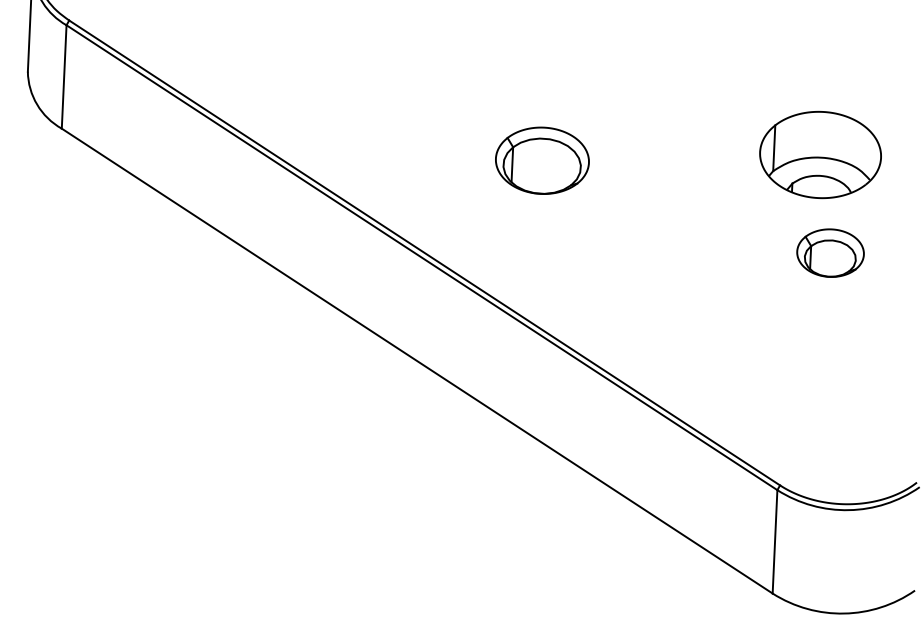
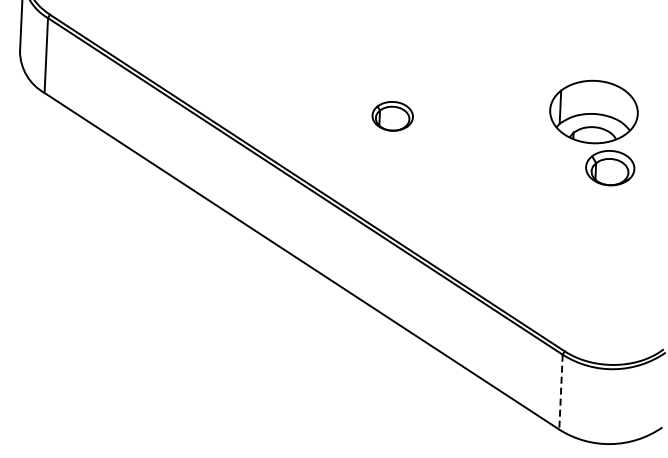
part: (542, 161) -> (392, 116), size x0.6
part: (830, 253) -> (610, 168), moved
line: (774, 542) -> (560, 392), solid -> dashed

